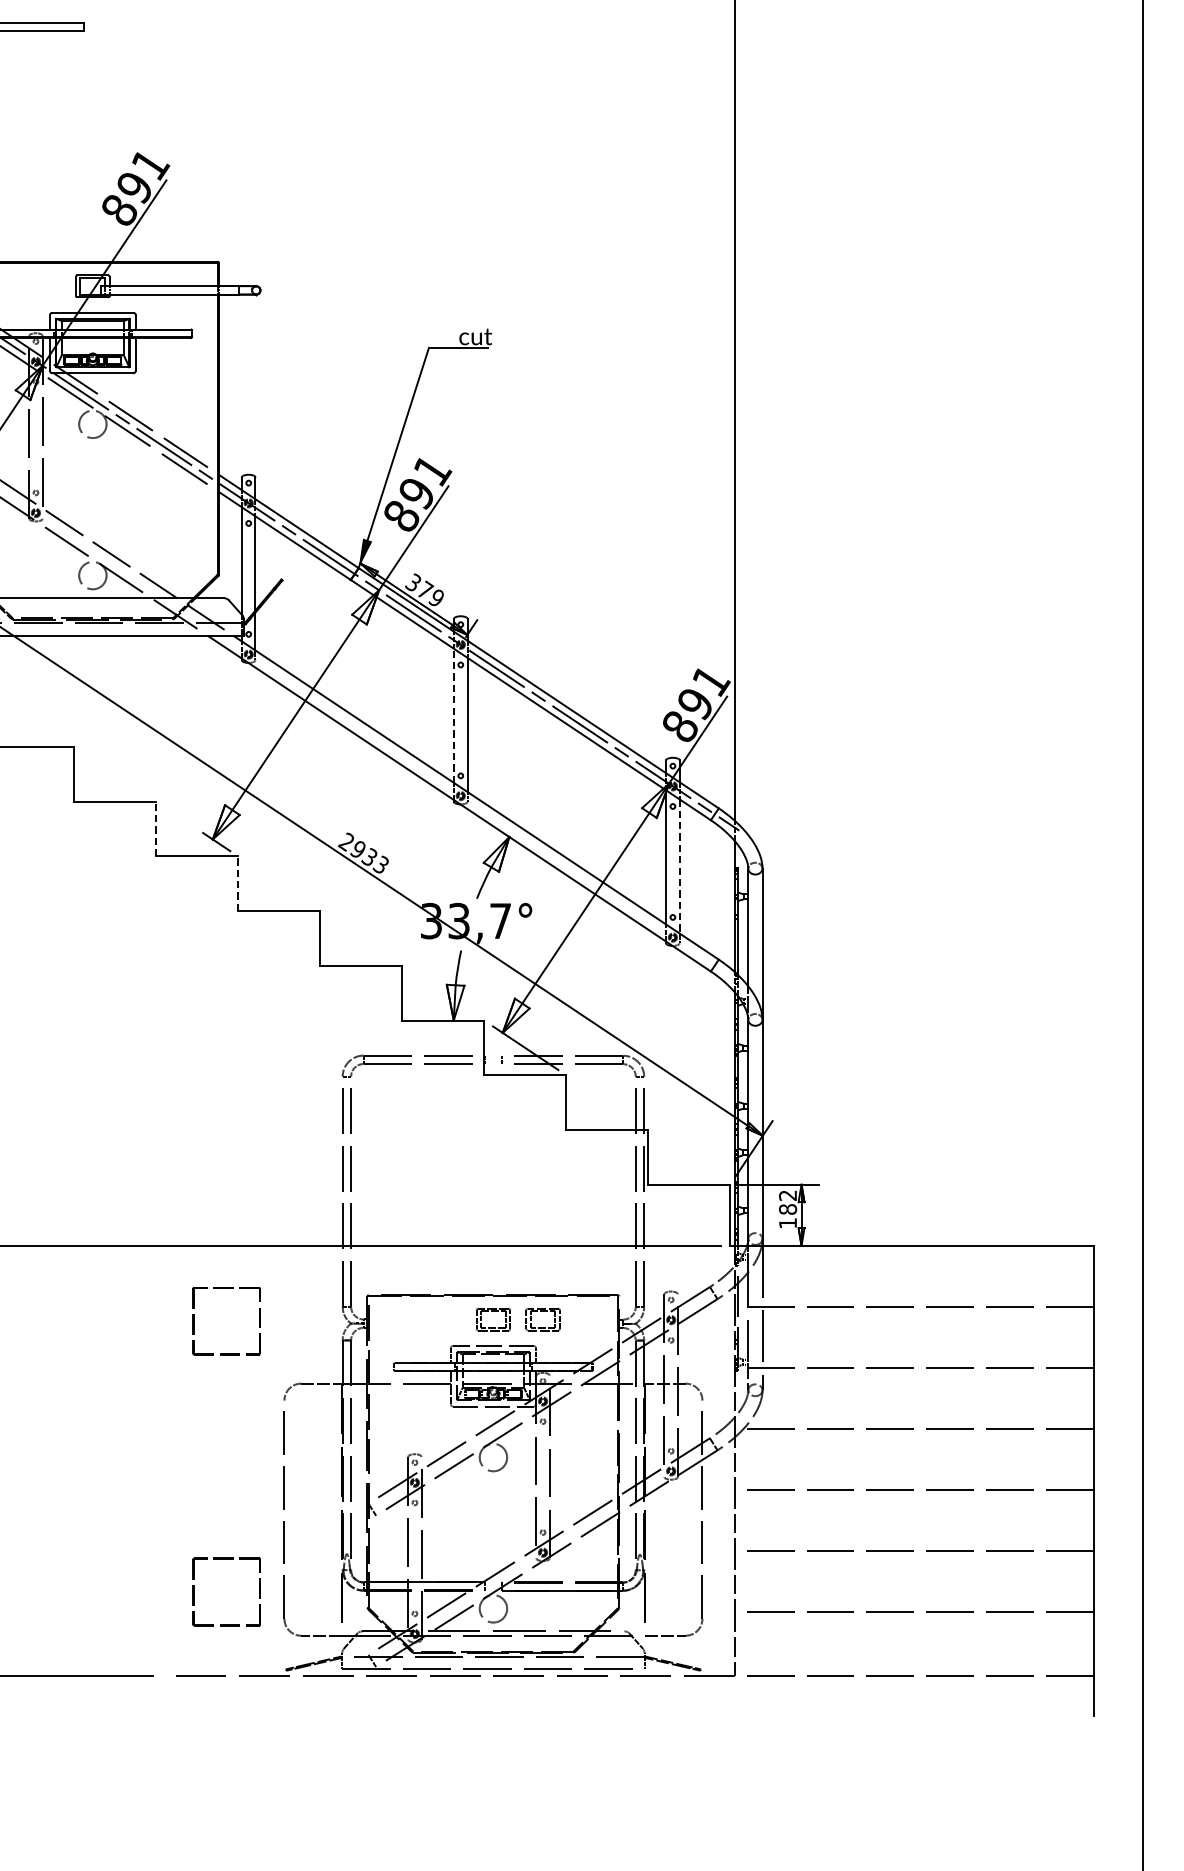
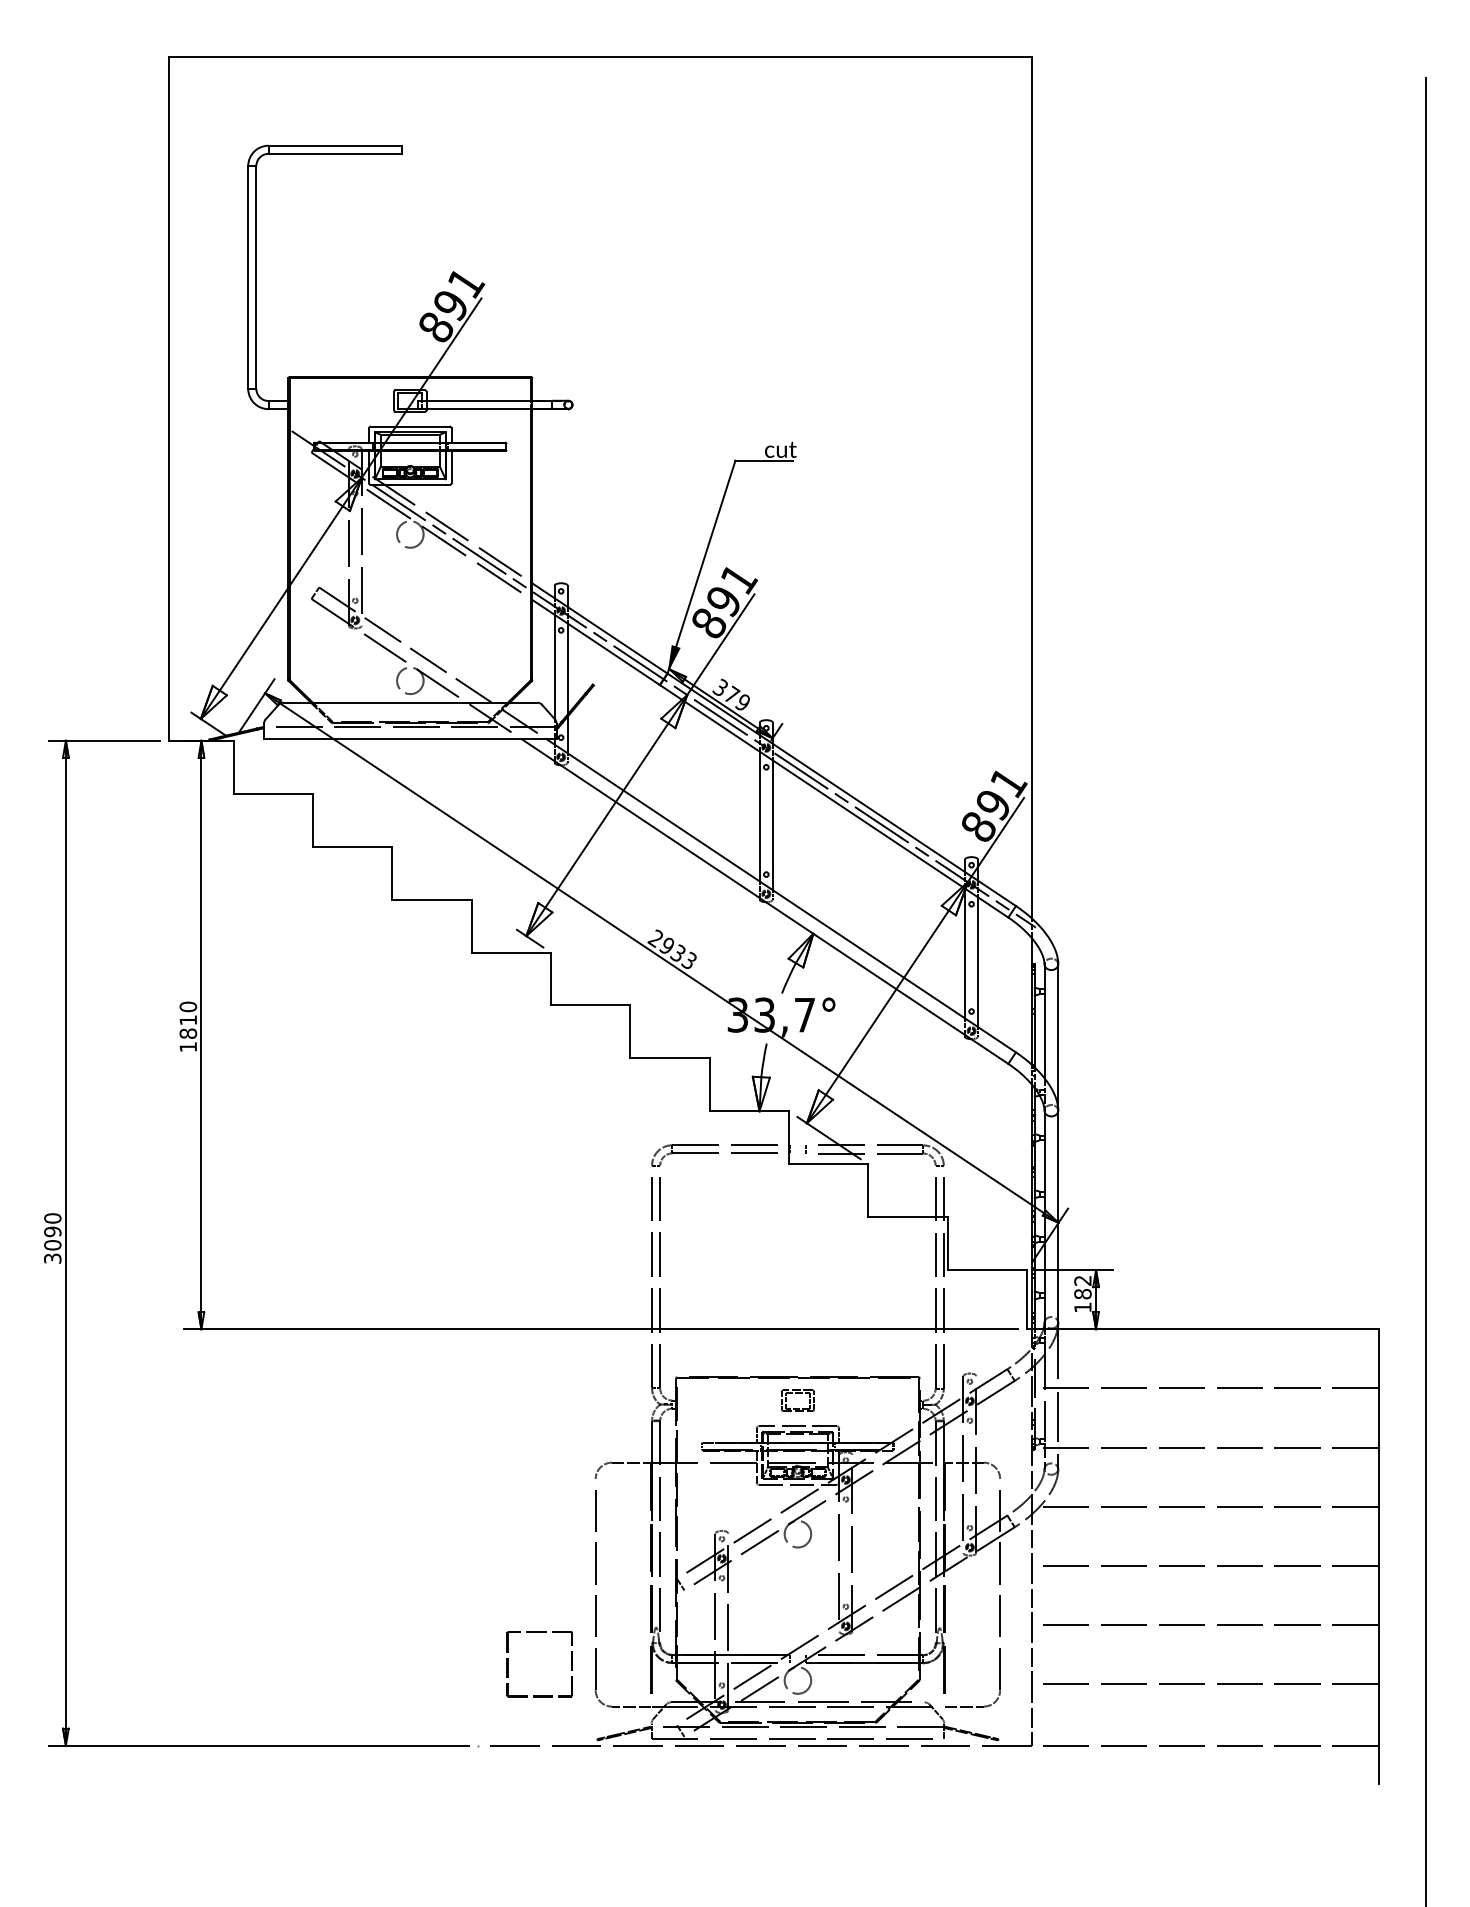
line: (453, 715) -> (759, 816), dashed -> solid
line: (156, 828) -> (471, 925), dashed -> solid
line: (680, 866) -> (978, 962), dashed -> solid
line: (237, 883) -> (550, 978), dashed -> solid
part: (542, 1312) -> (845, 1393), removed
part: (194, 1321) -> (508, 1402), removed

